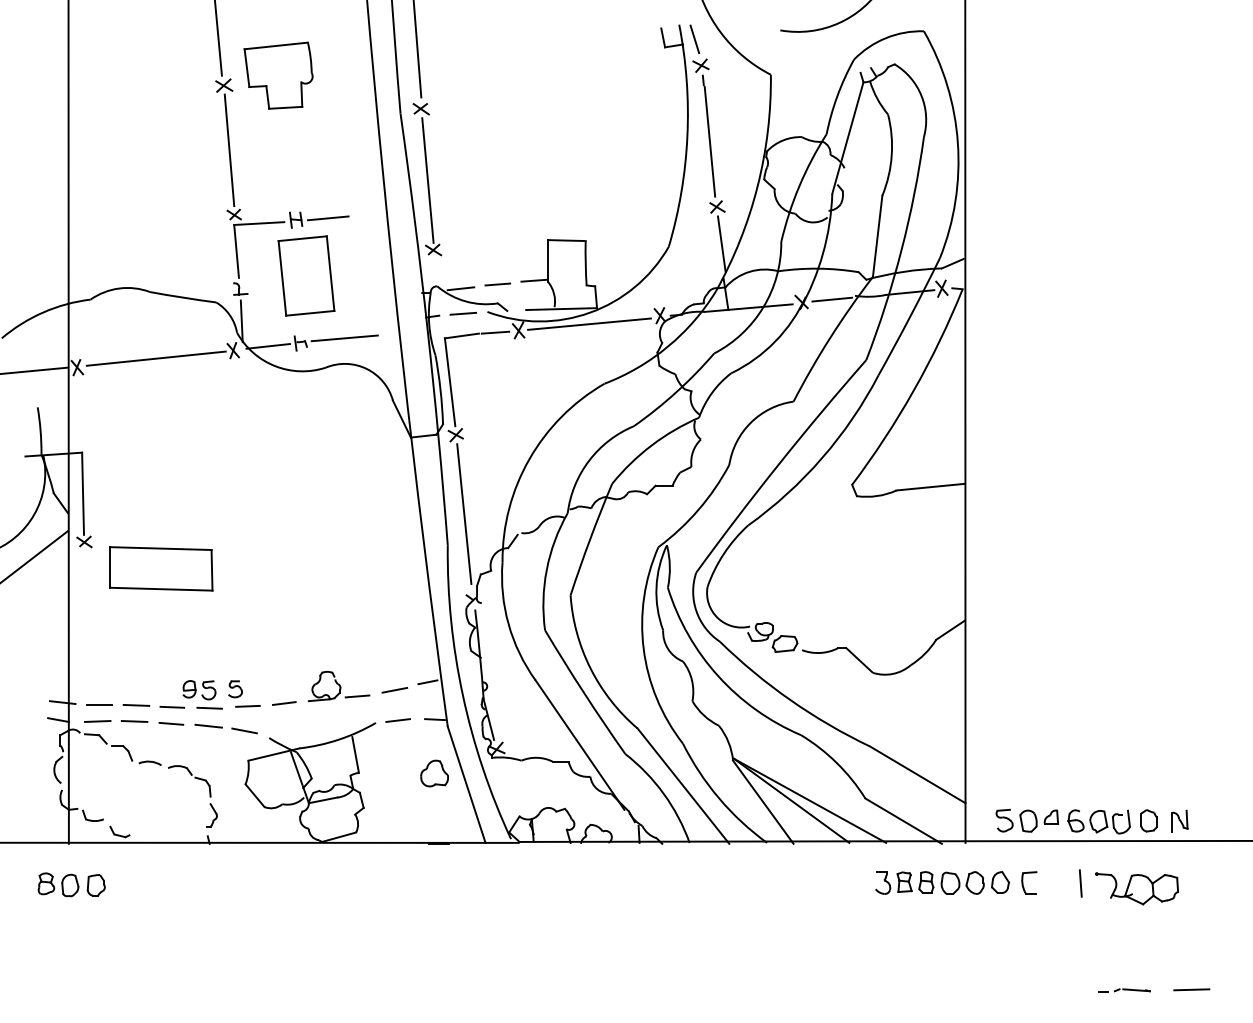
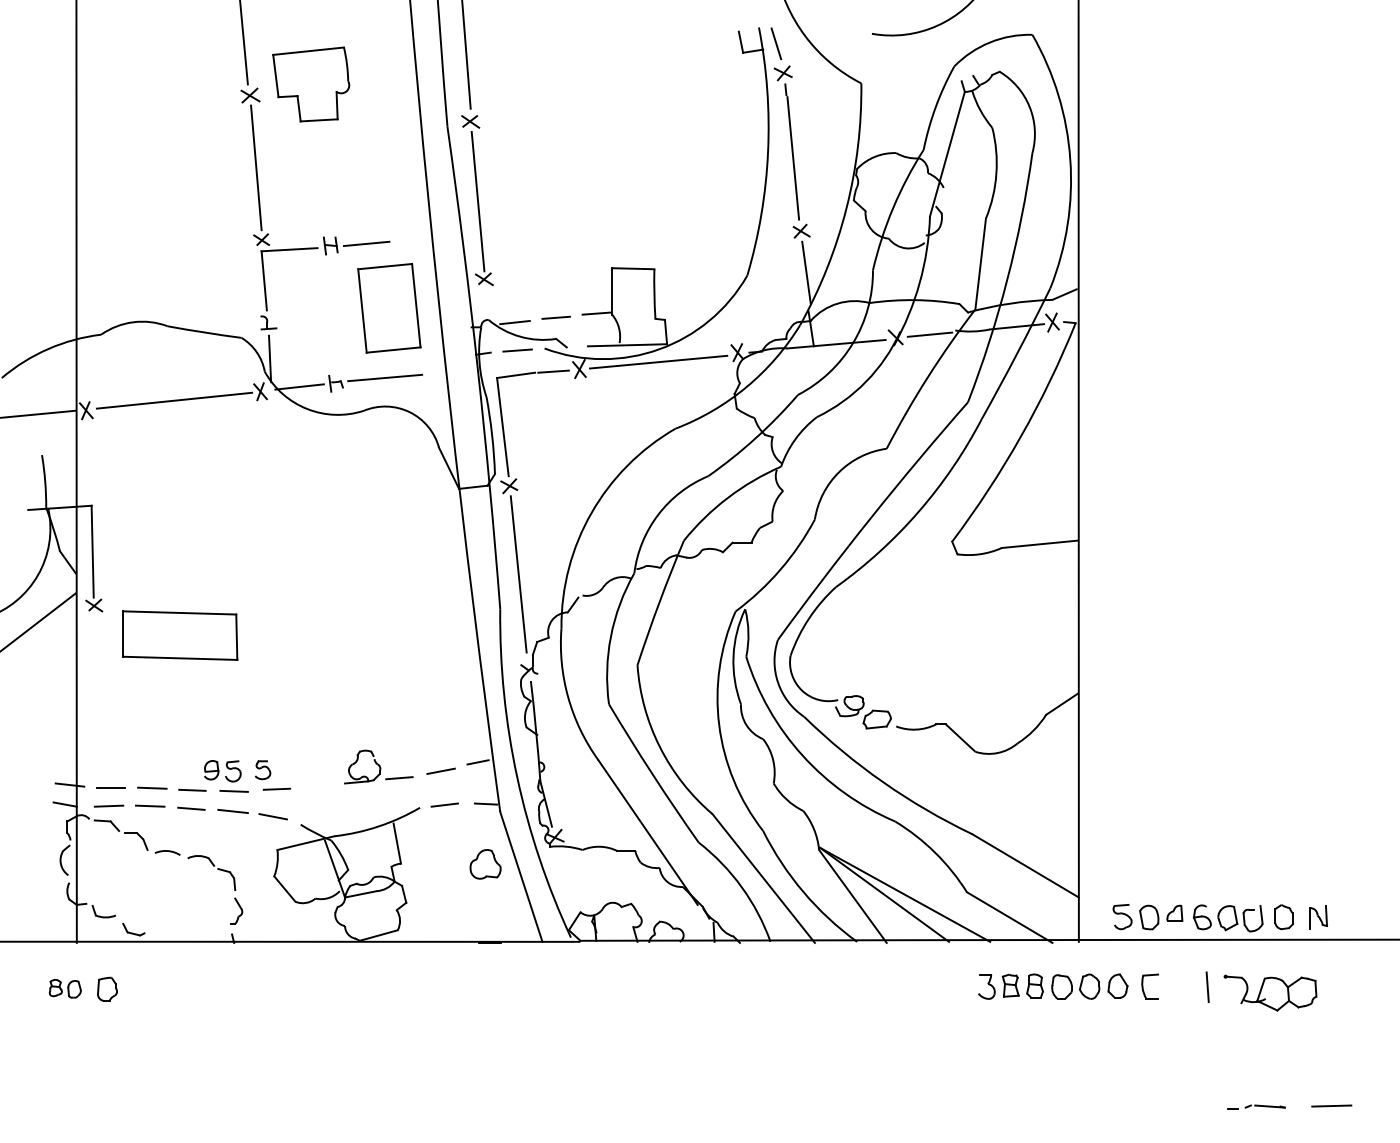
part: (306, 276) -> (389, 308), moved
line: (284, 702) -> (317, 785), removed
part: (58, 884) -> (65, 988), size x0.7

